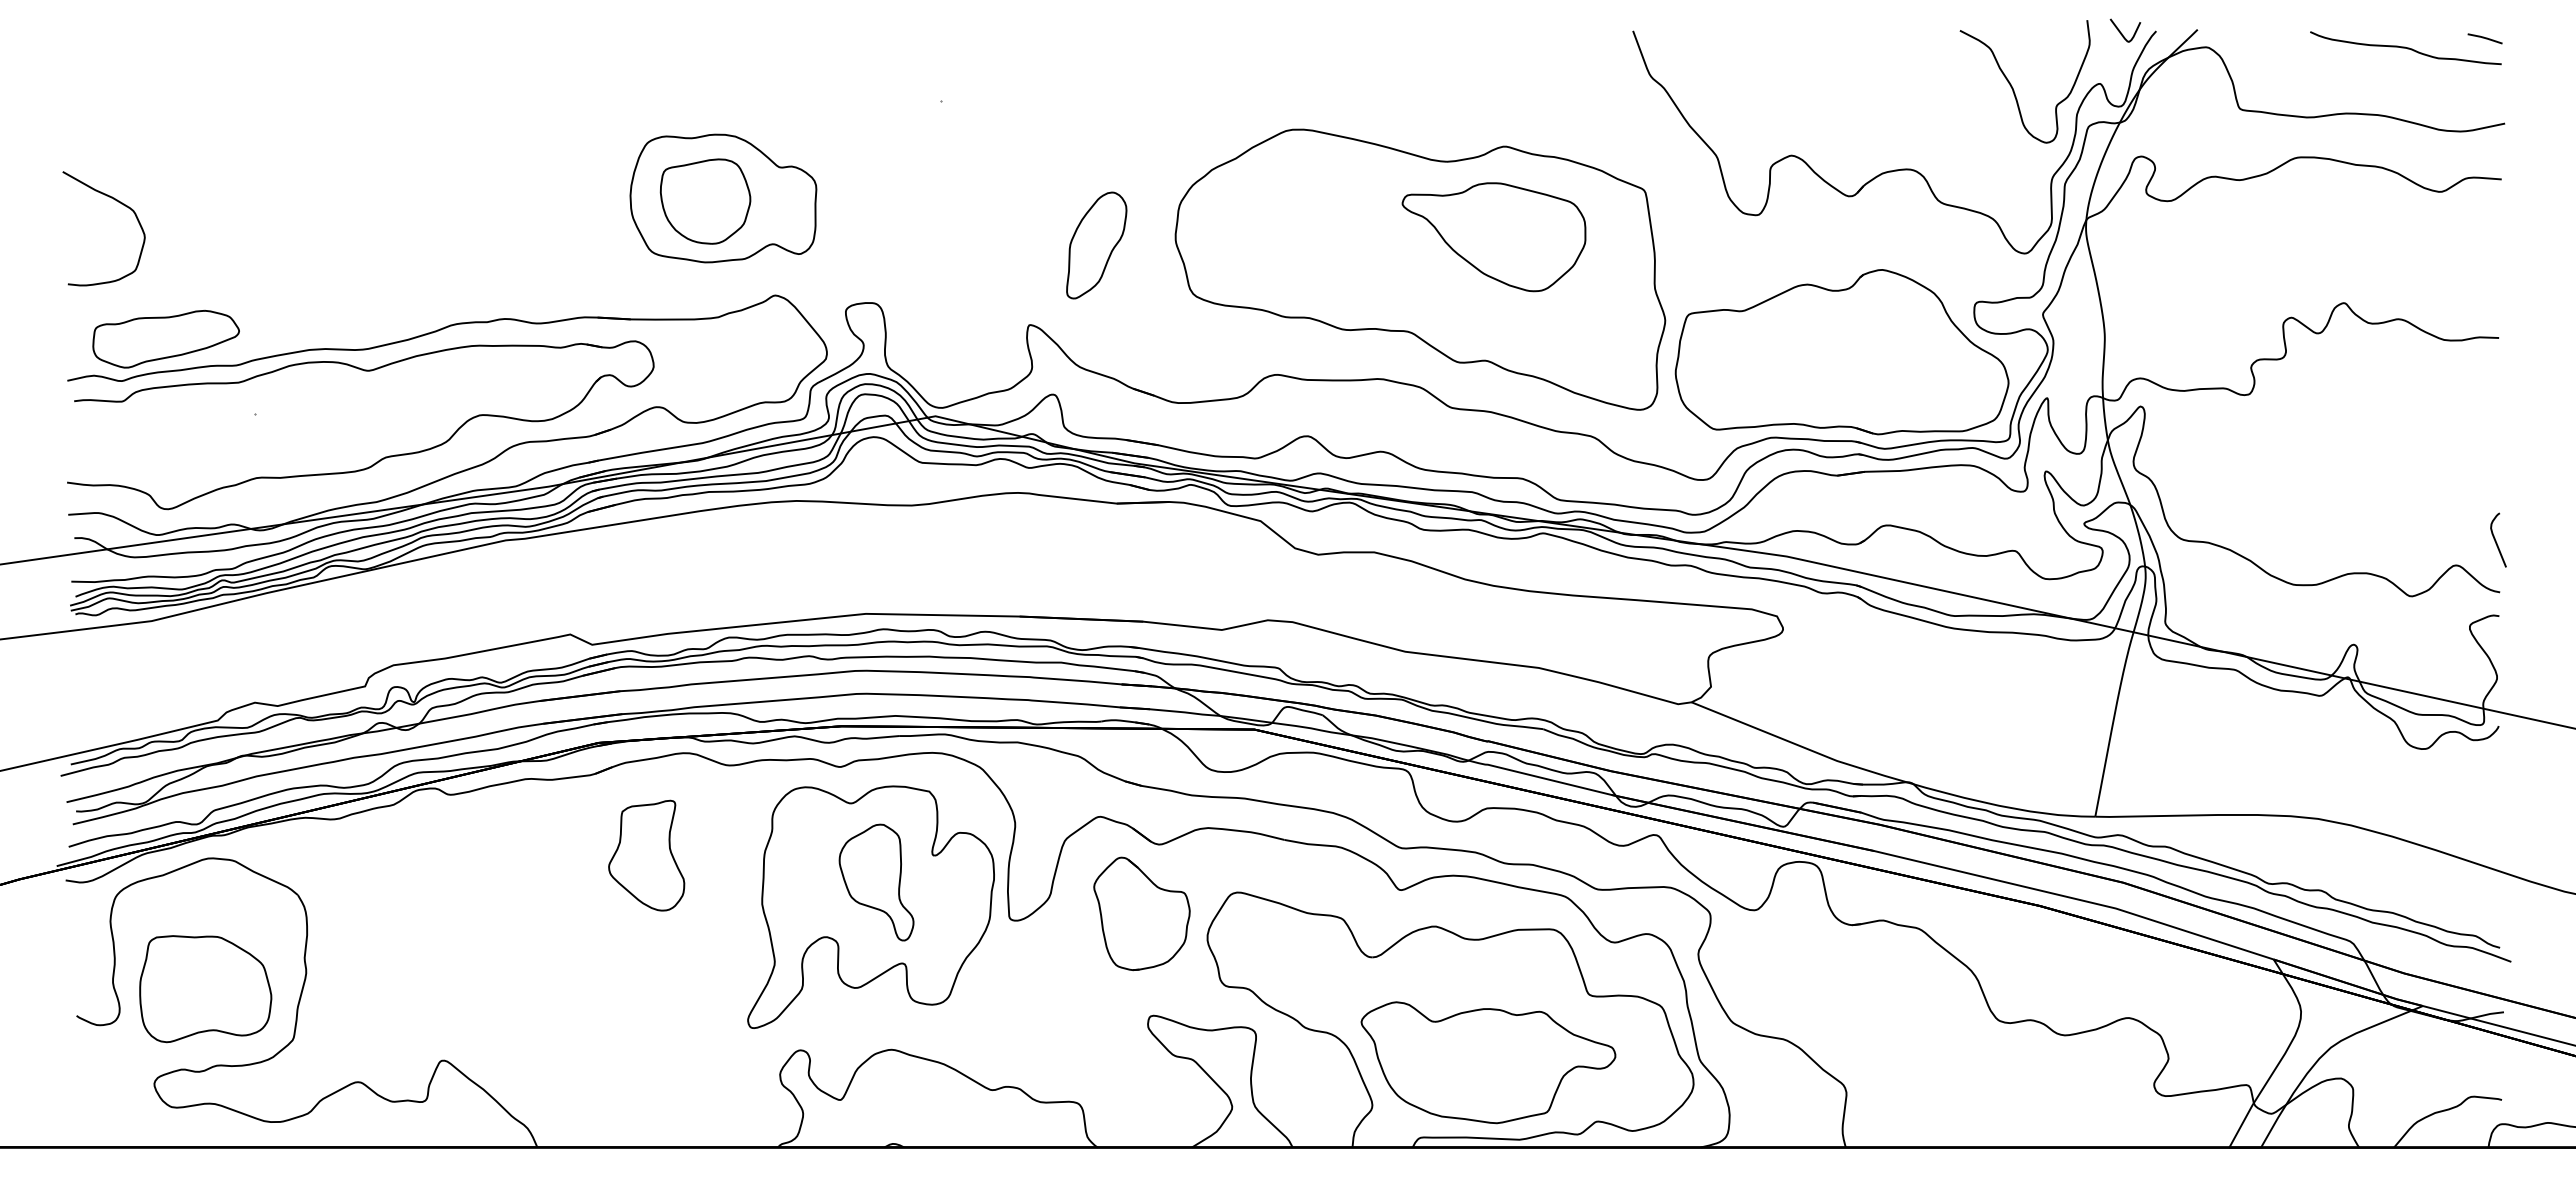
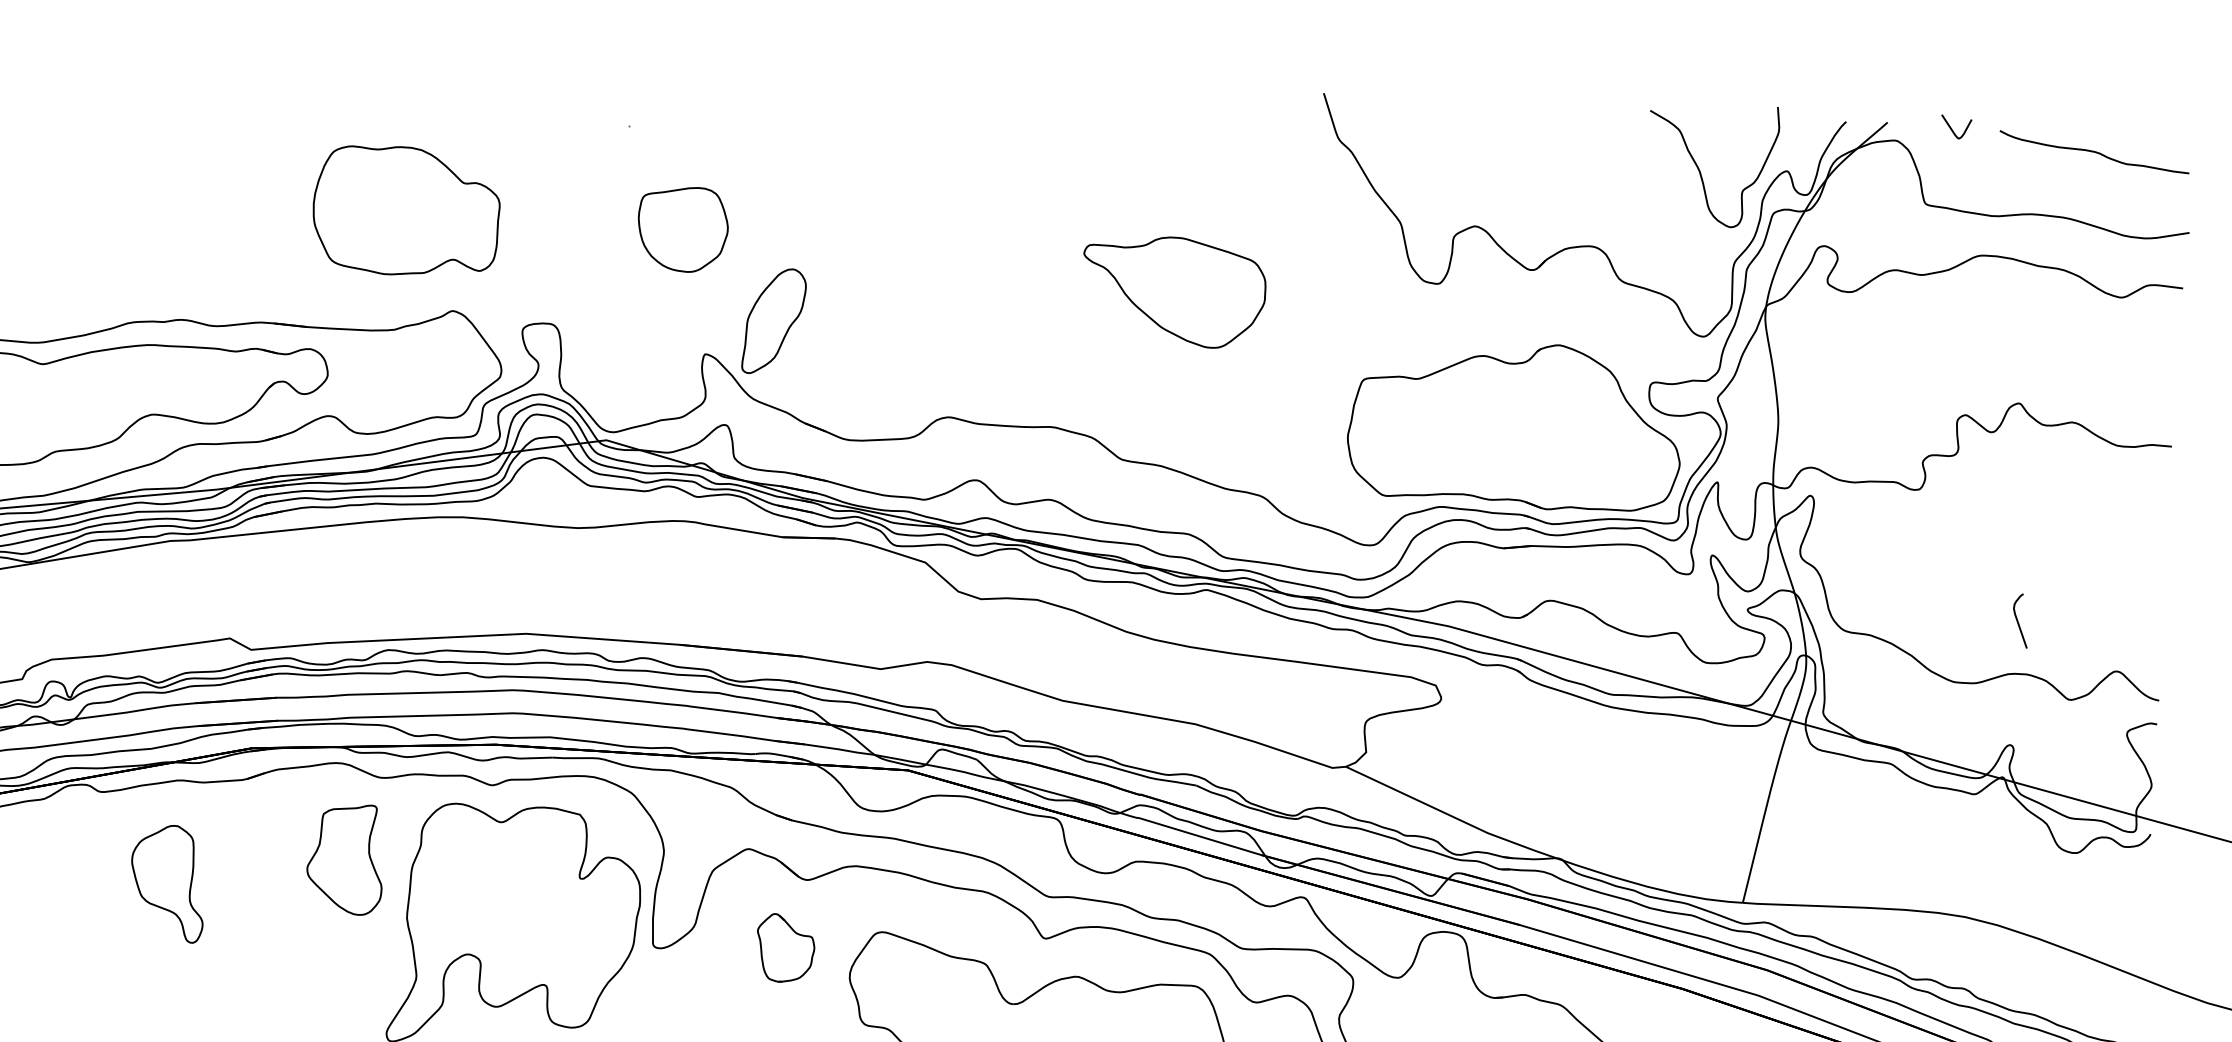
curve: (2122, 33) -> (1953, 129), moved
line: (2484, 38) -> (2173, 146), removed
part: (705, 201) -> (682, 229), moved
part: (1096, 245) -> (774, 321), moved
part: (1420, 269) -> (1098, 319), removed
curve: (2496, 540) -> (2018, 621), moved
part: (646, 855) -> (345, 858), moved
part: (876, 882) -> (167, 883), moved
part: (1141, 913) -> (785, 947), size x0.6

